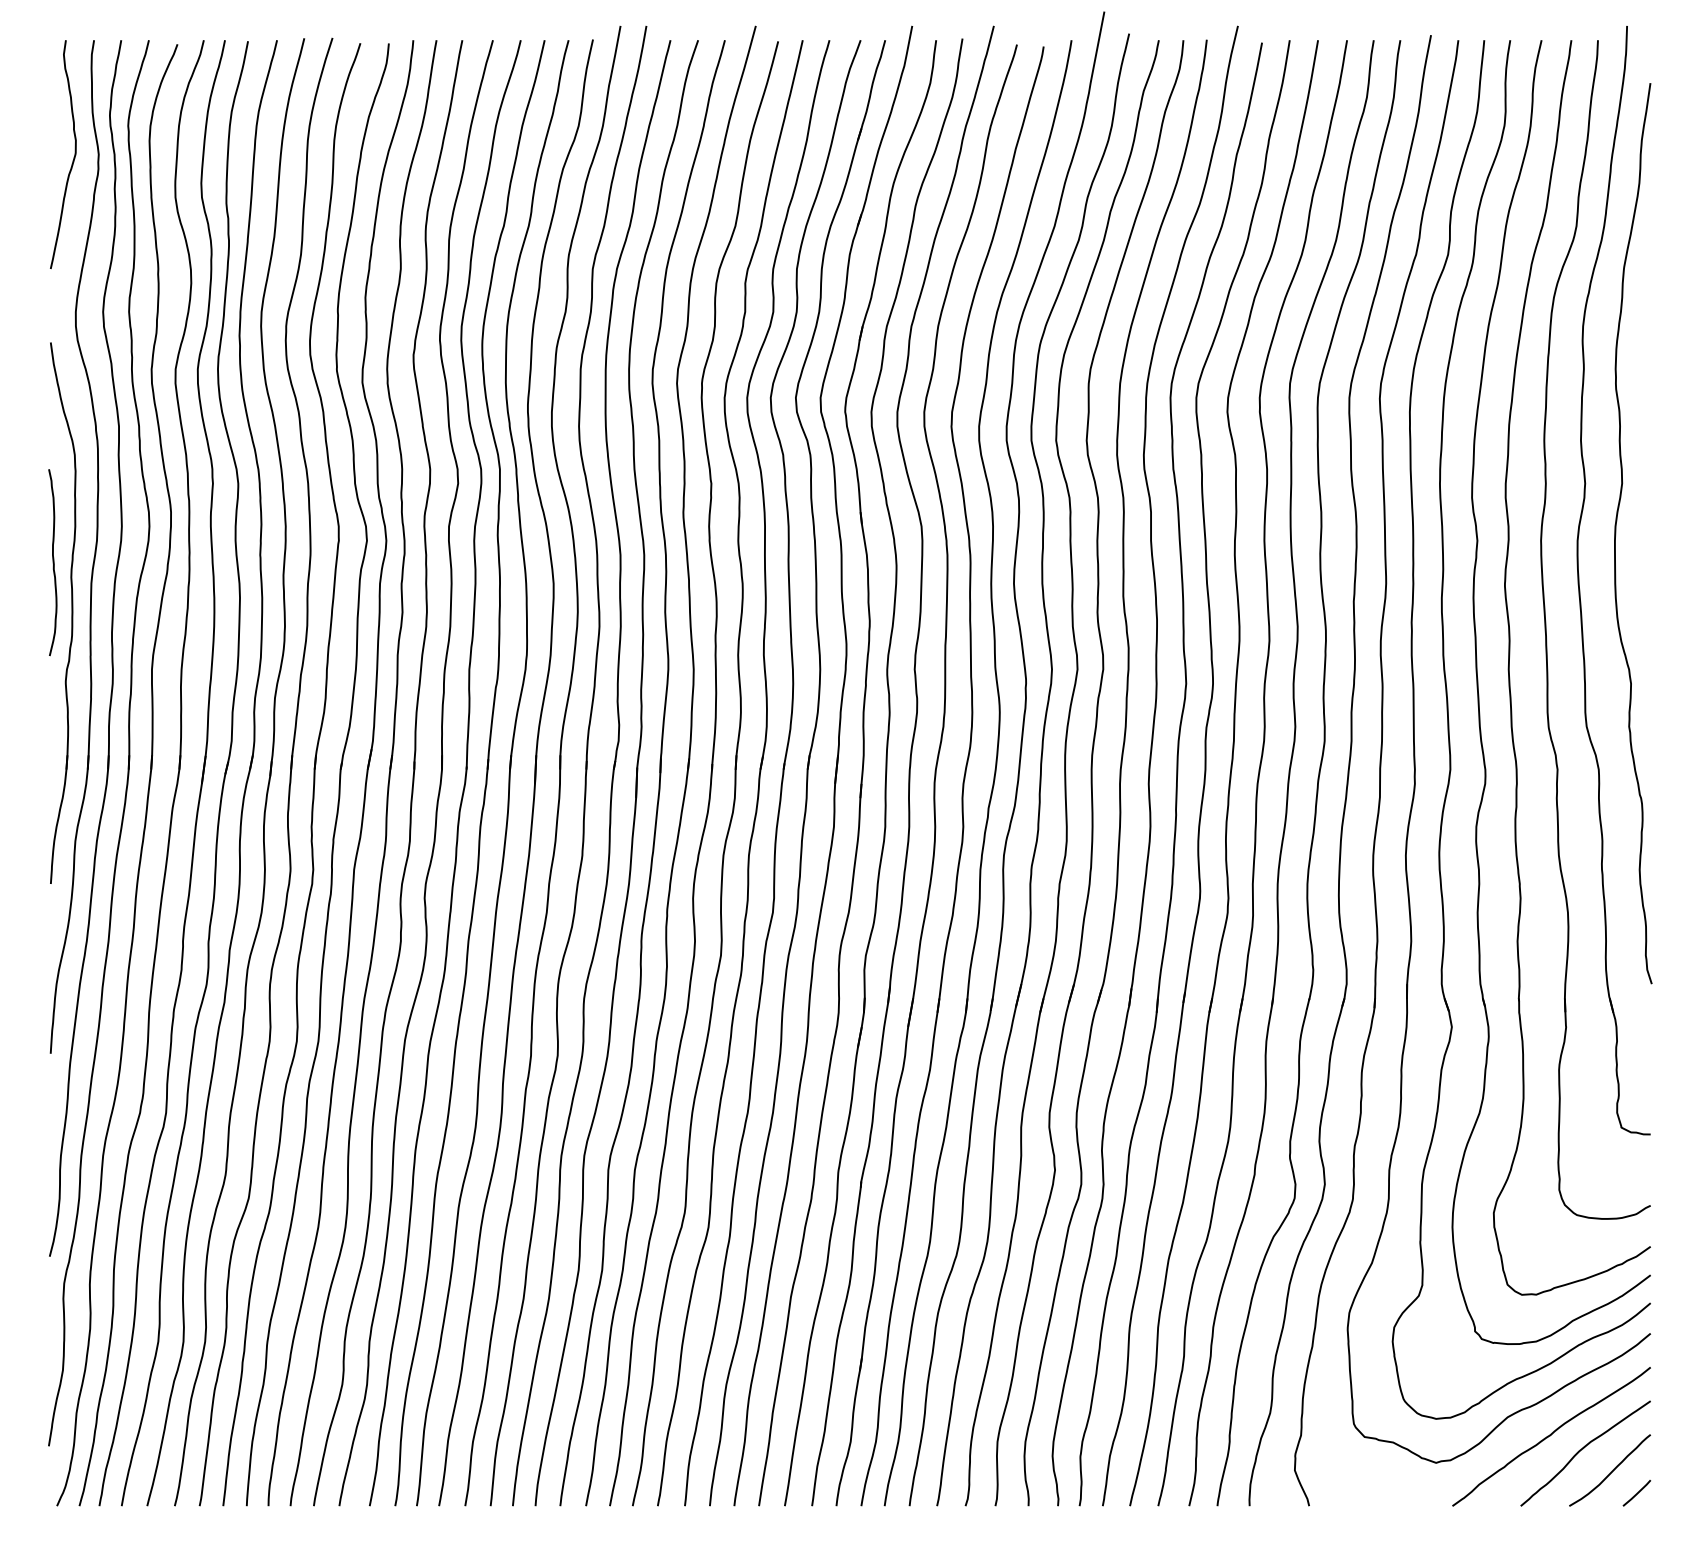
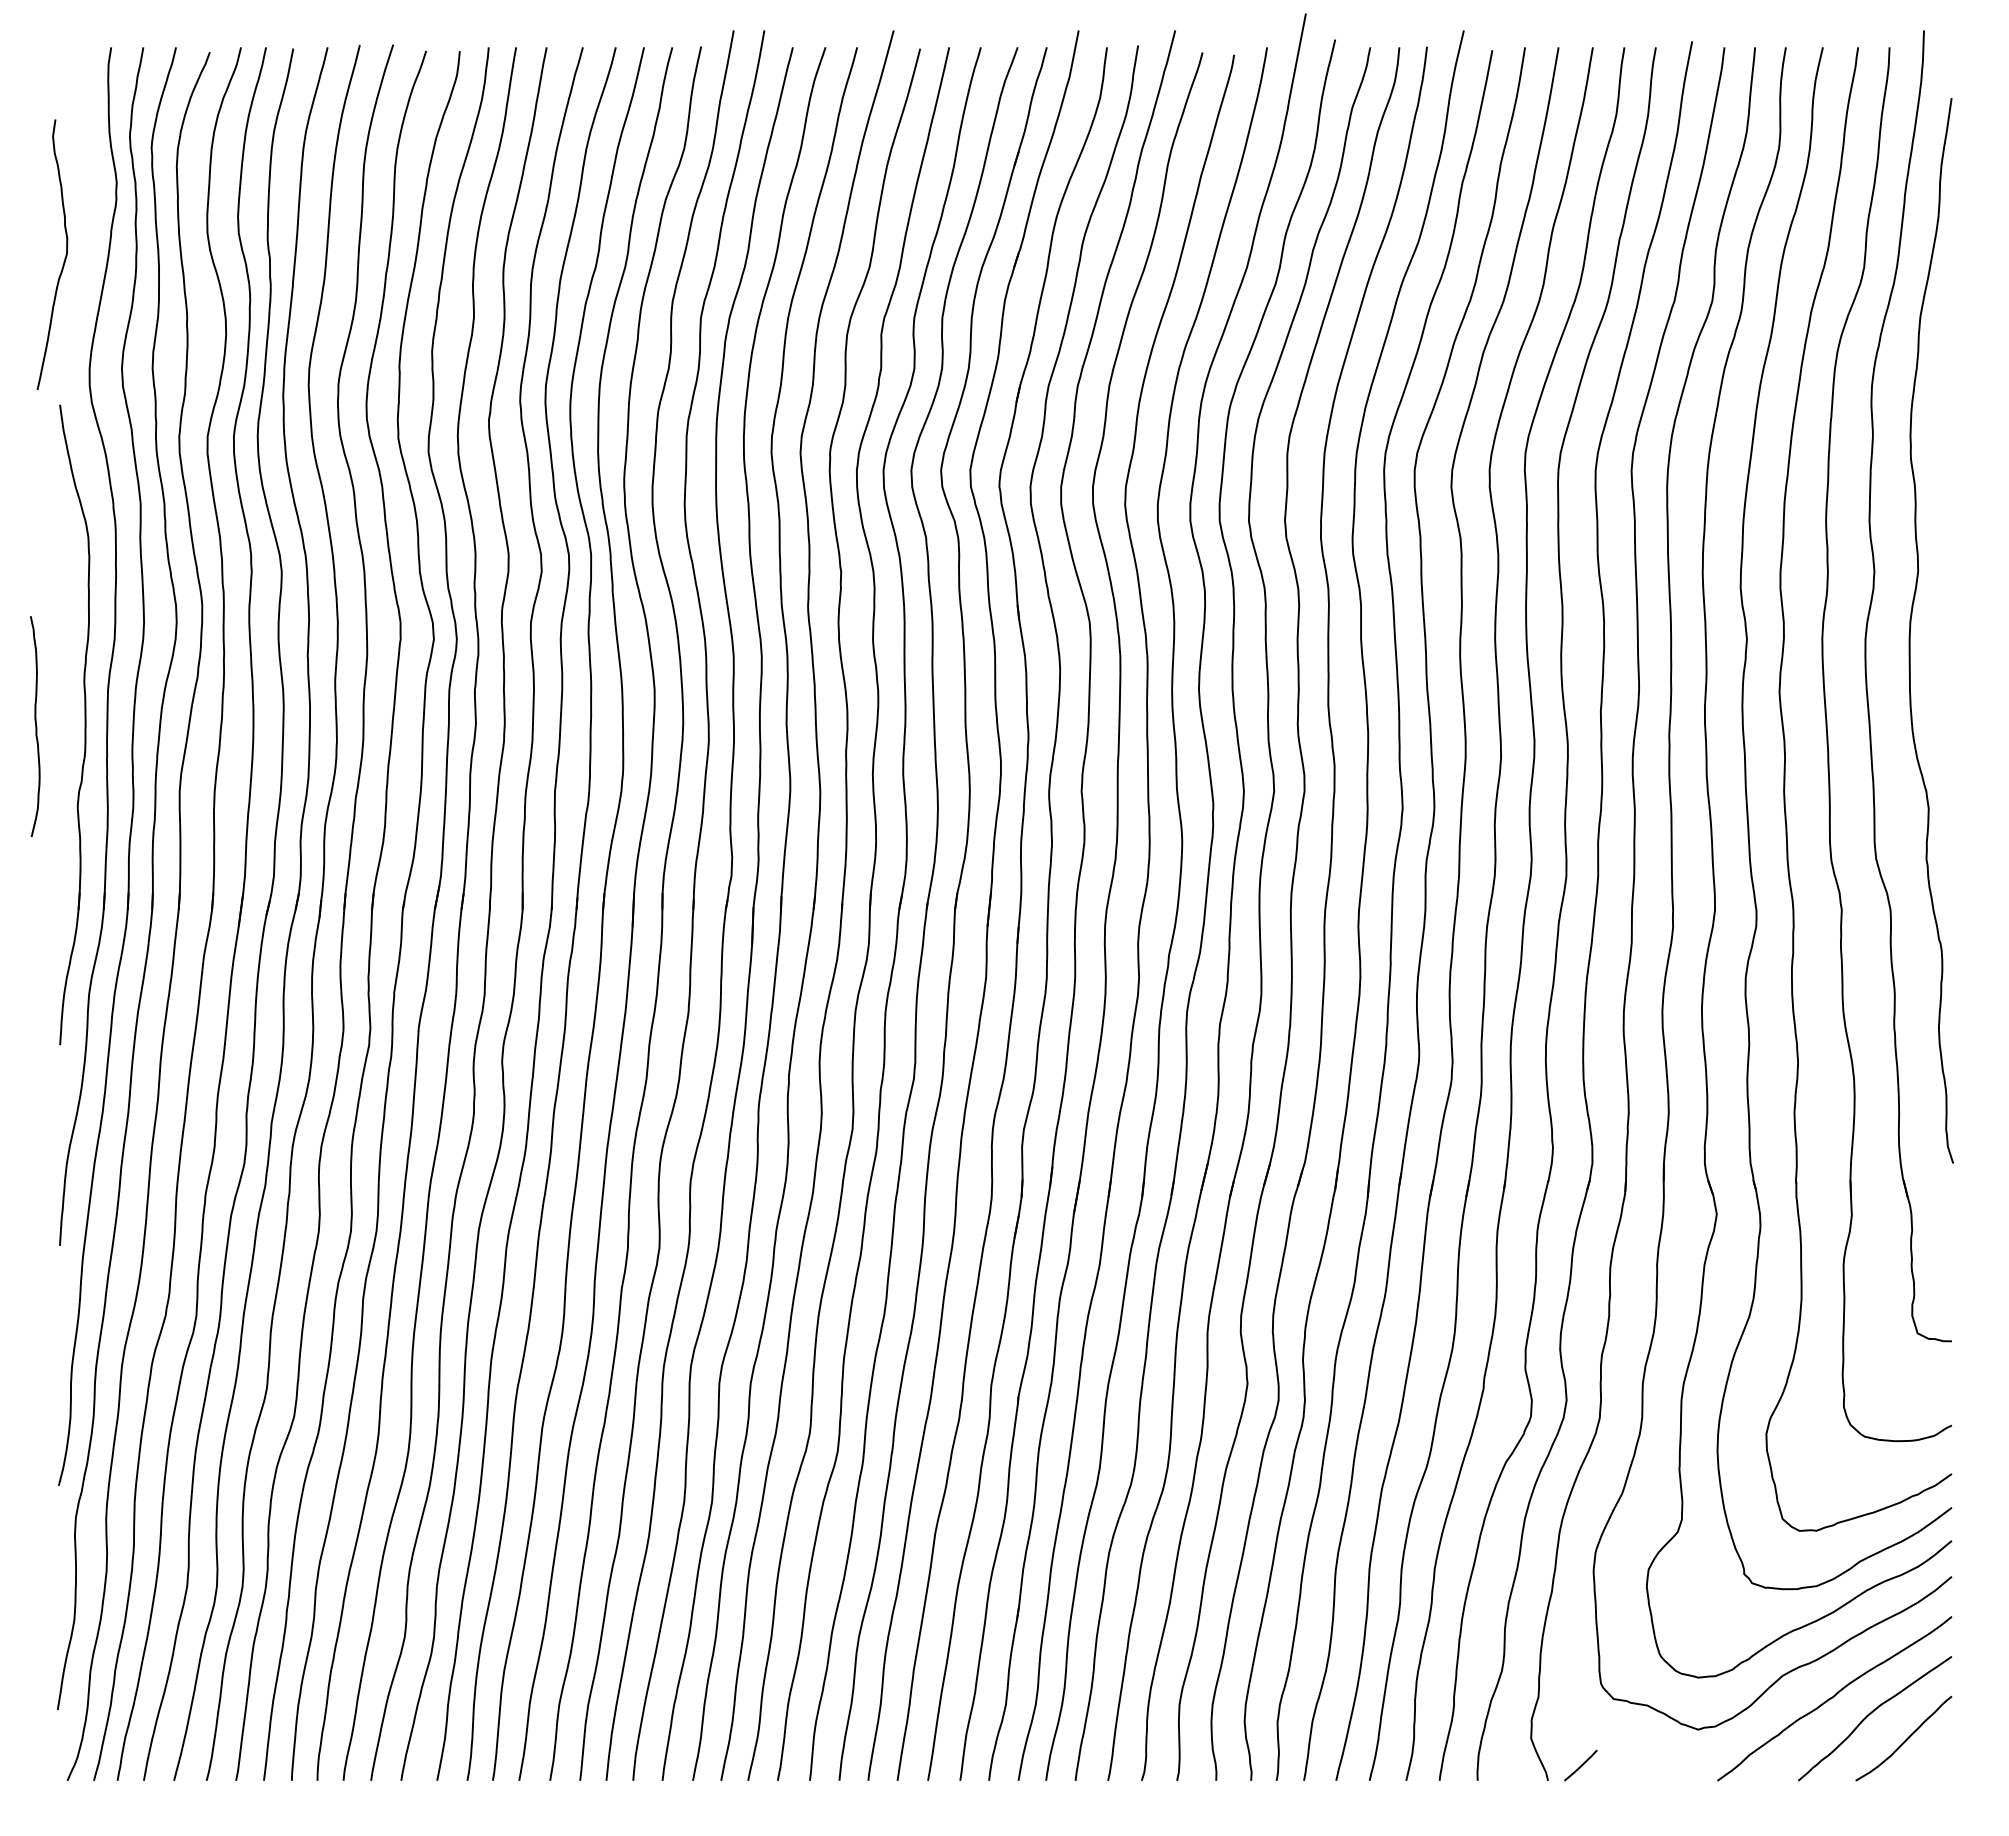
curve: (73, 157) -> (64, 258), moved
curve: (52, 562) -> (34, 726), moved
line: (1636, 1493) -> (1580, 1765), moved

